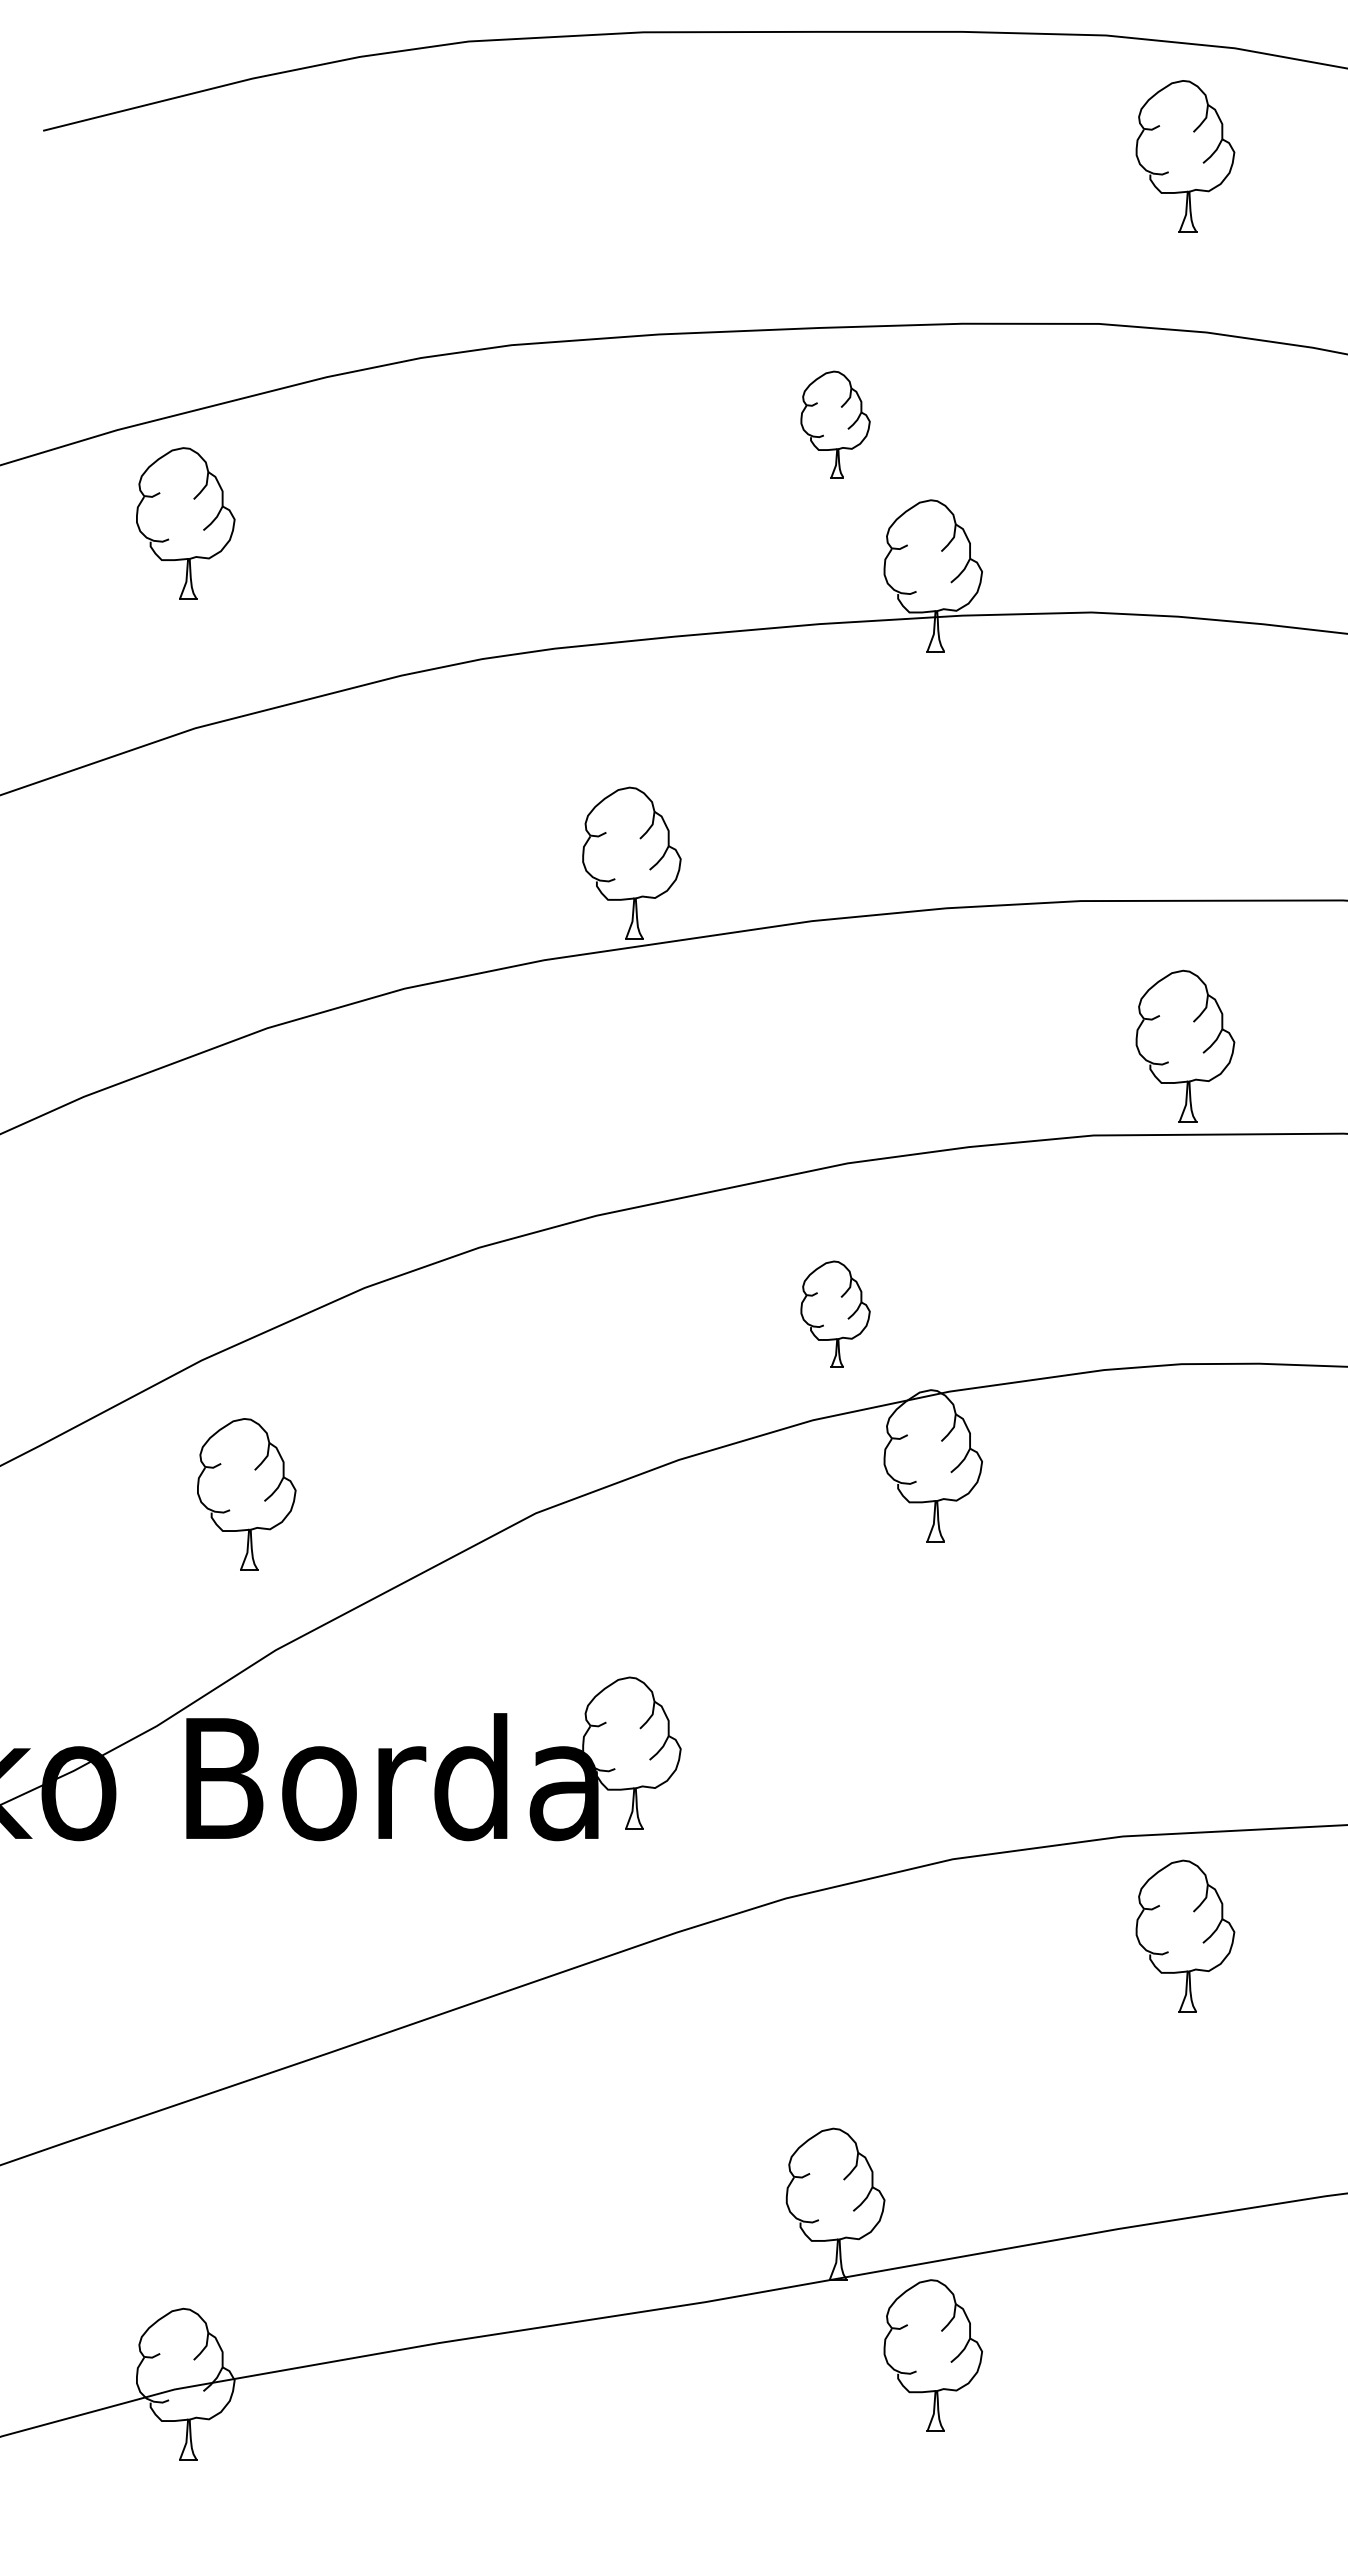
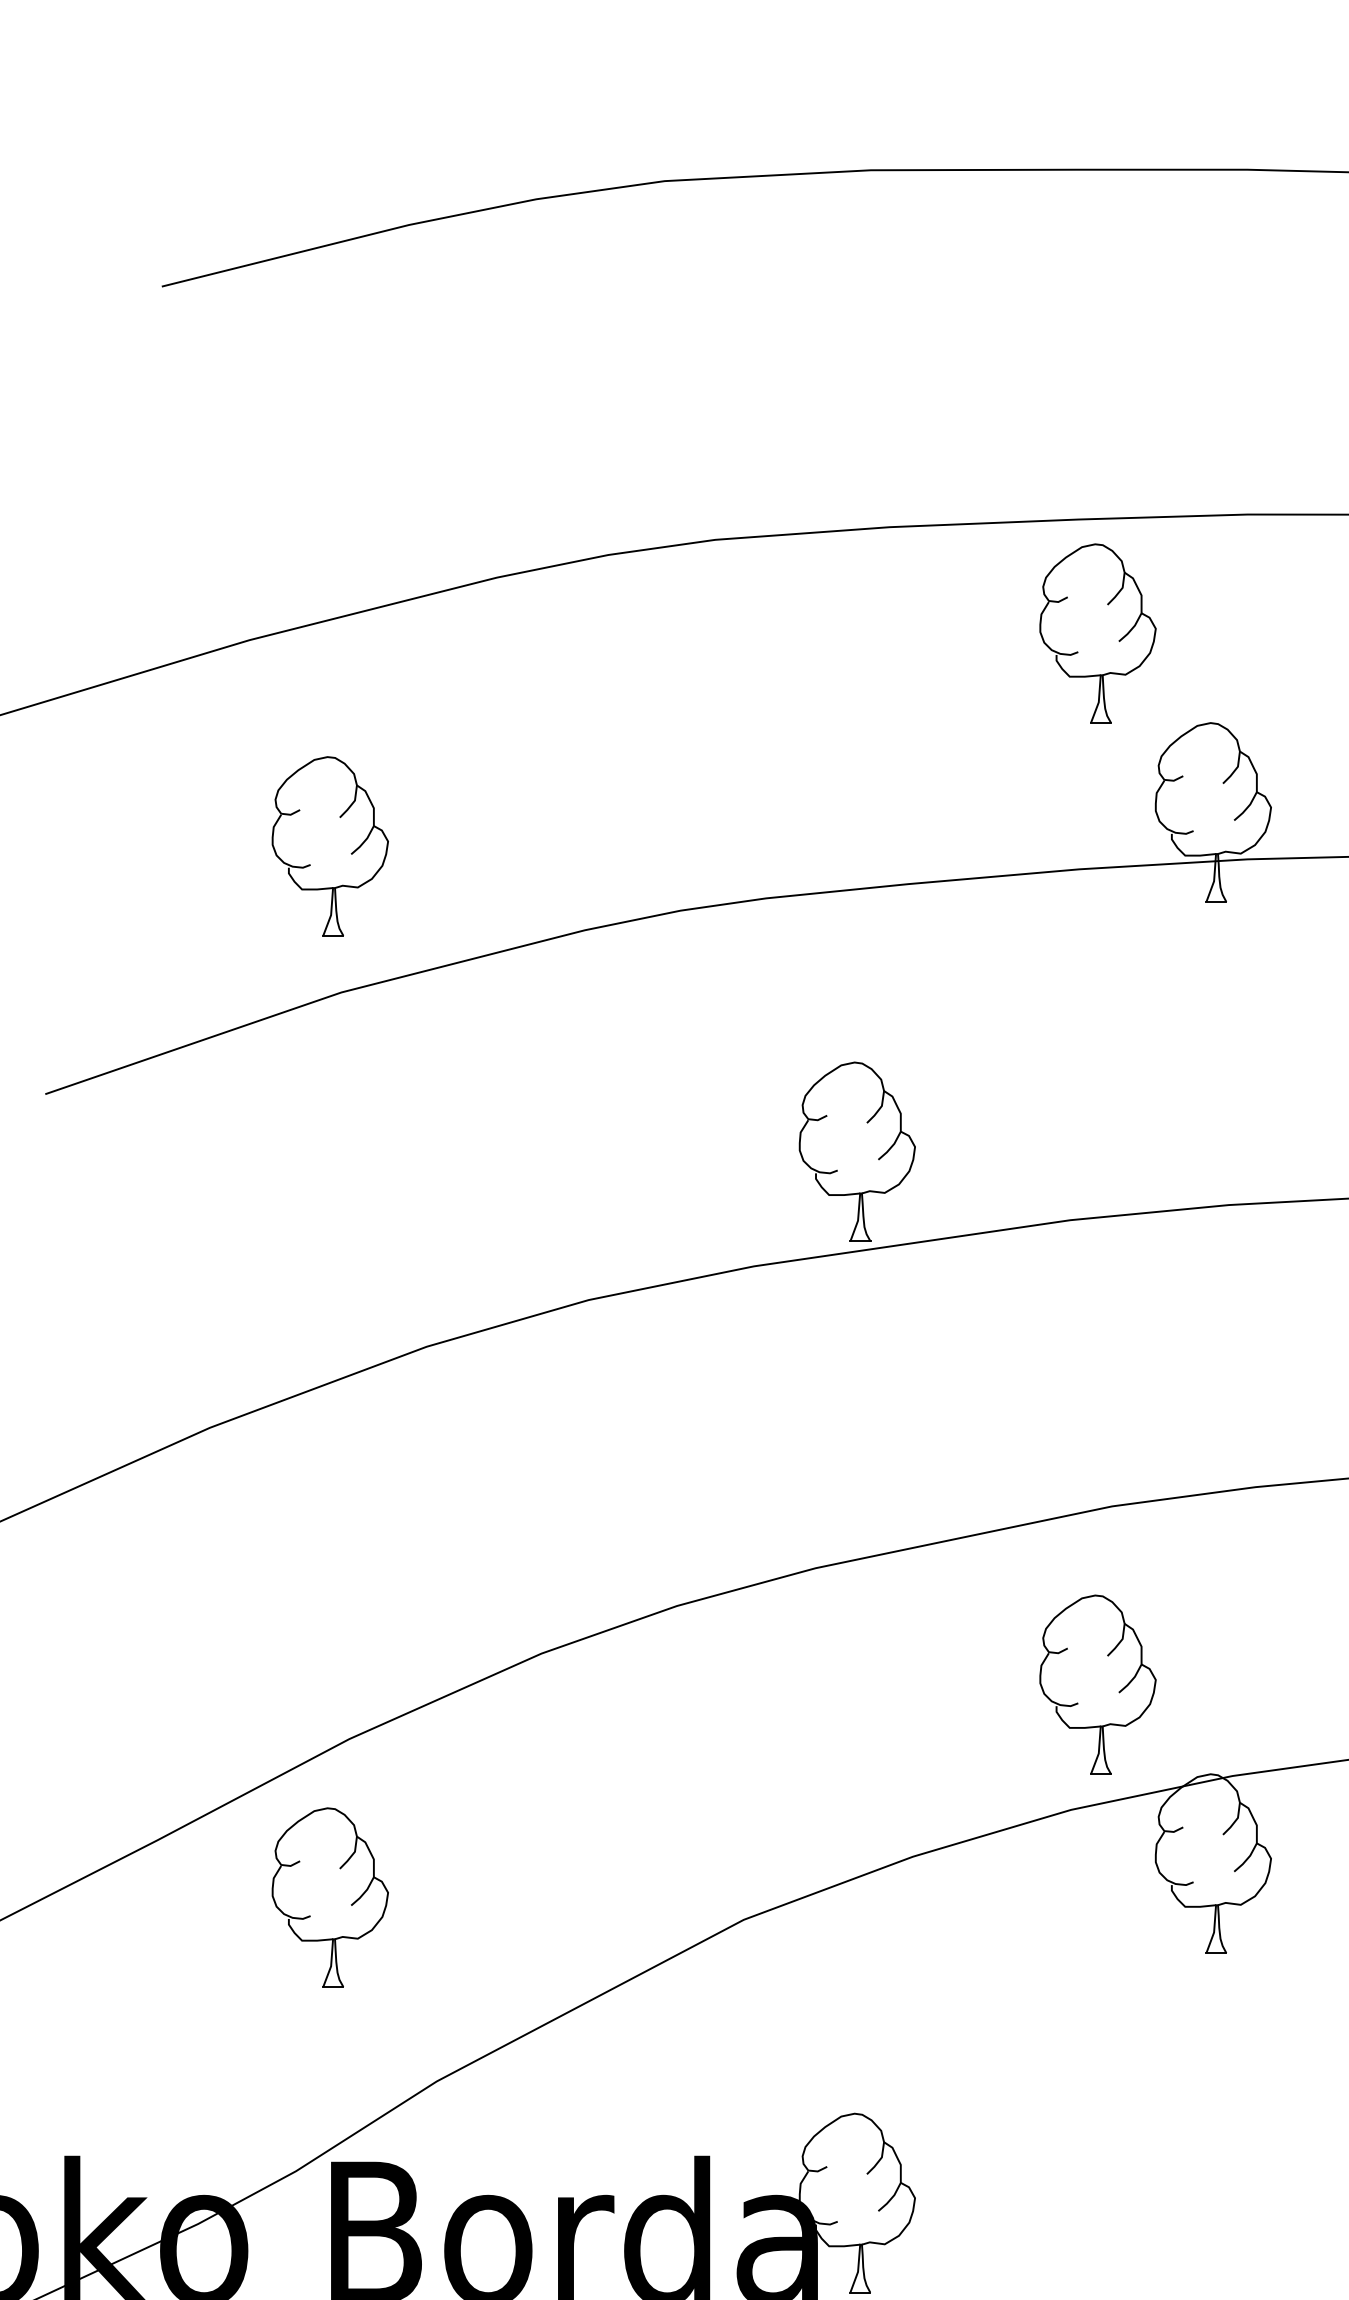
part: (835, 424) -> (1097, 633), size x1.43
part: (185, 523) -> (330, 846), moved
part: (835, 1314) -> (1097, 1684), size x1.43
part: (246, 1494) -> (330, 1897), moved

